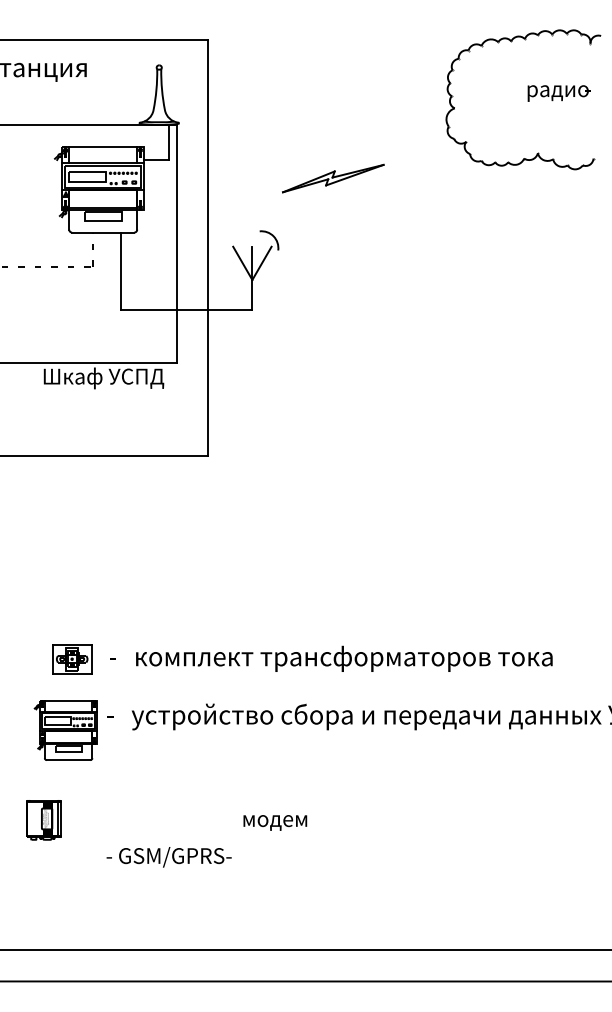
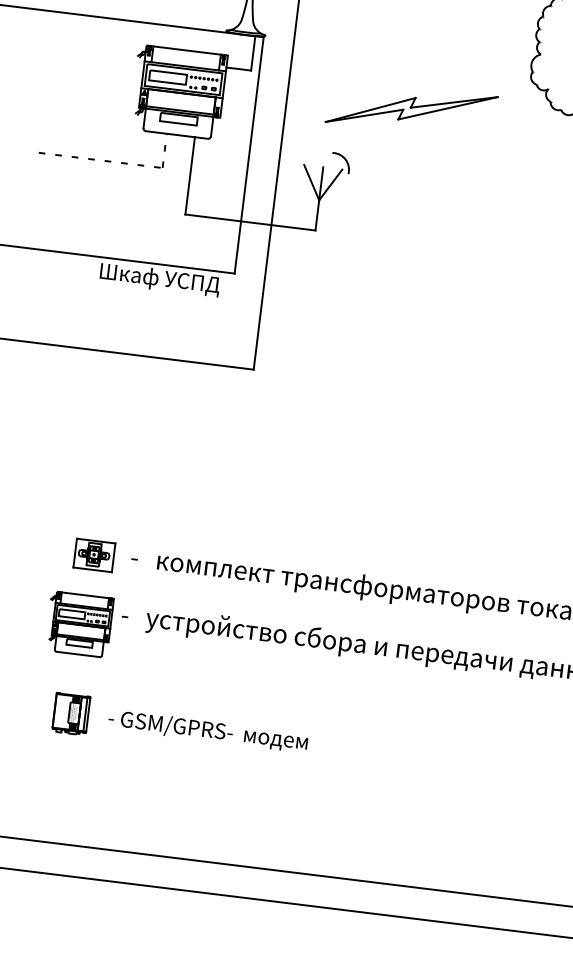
part: (333, 178) -> (412, 109), size x1.67
part: (43, 820) -> (70, 714), moved
text: (168, 857) -> (170, 726), moved

